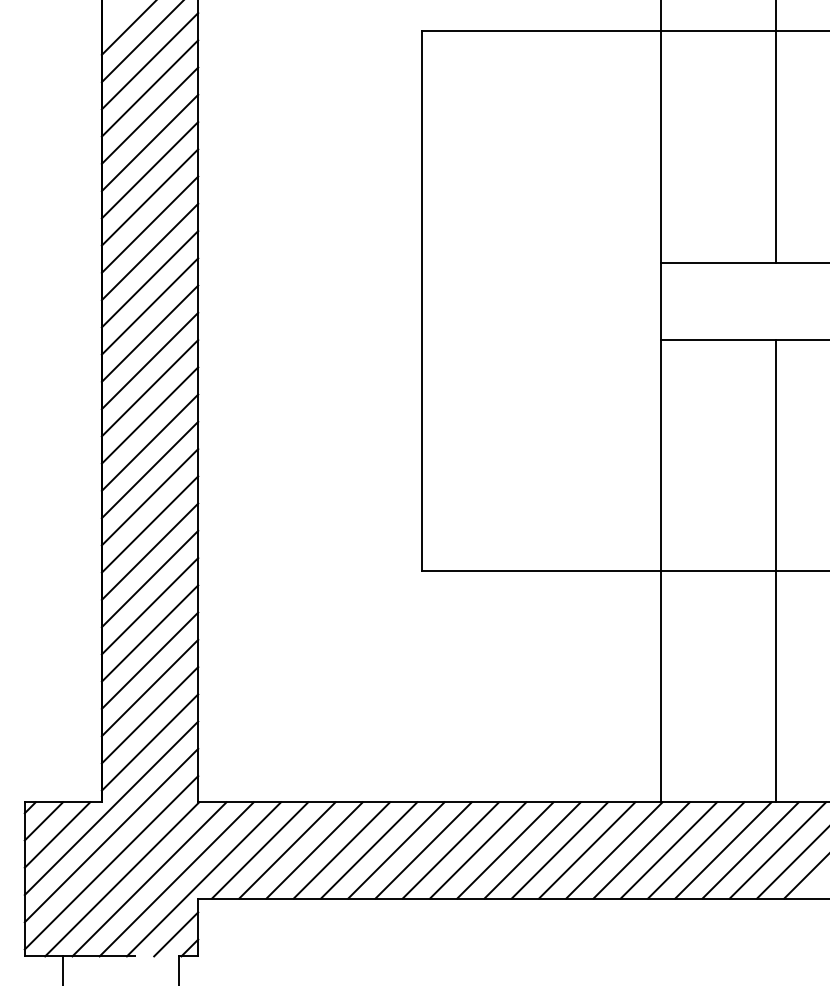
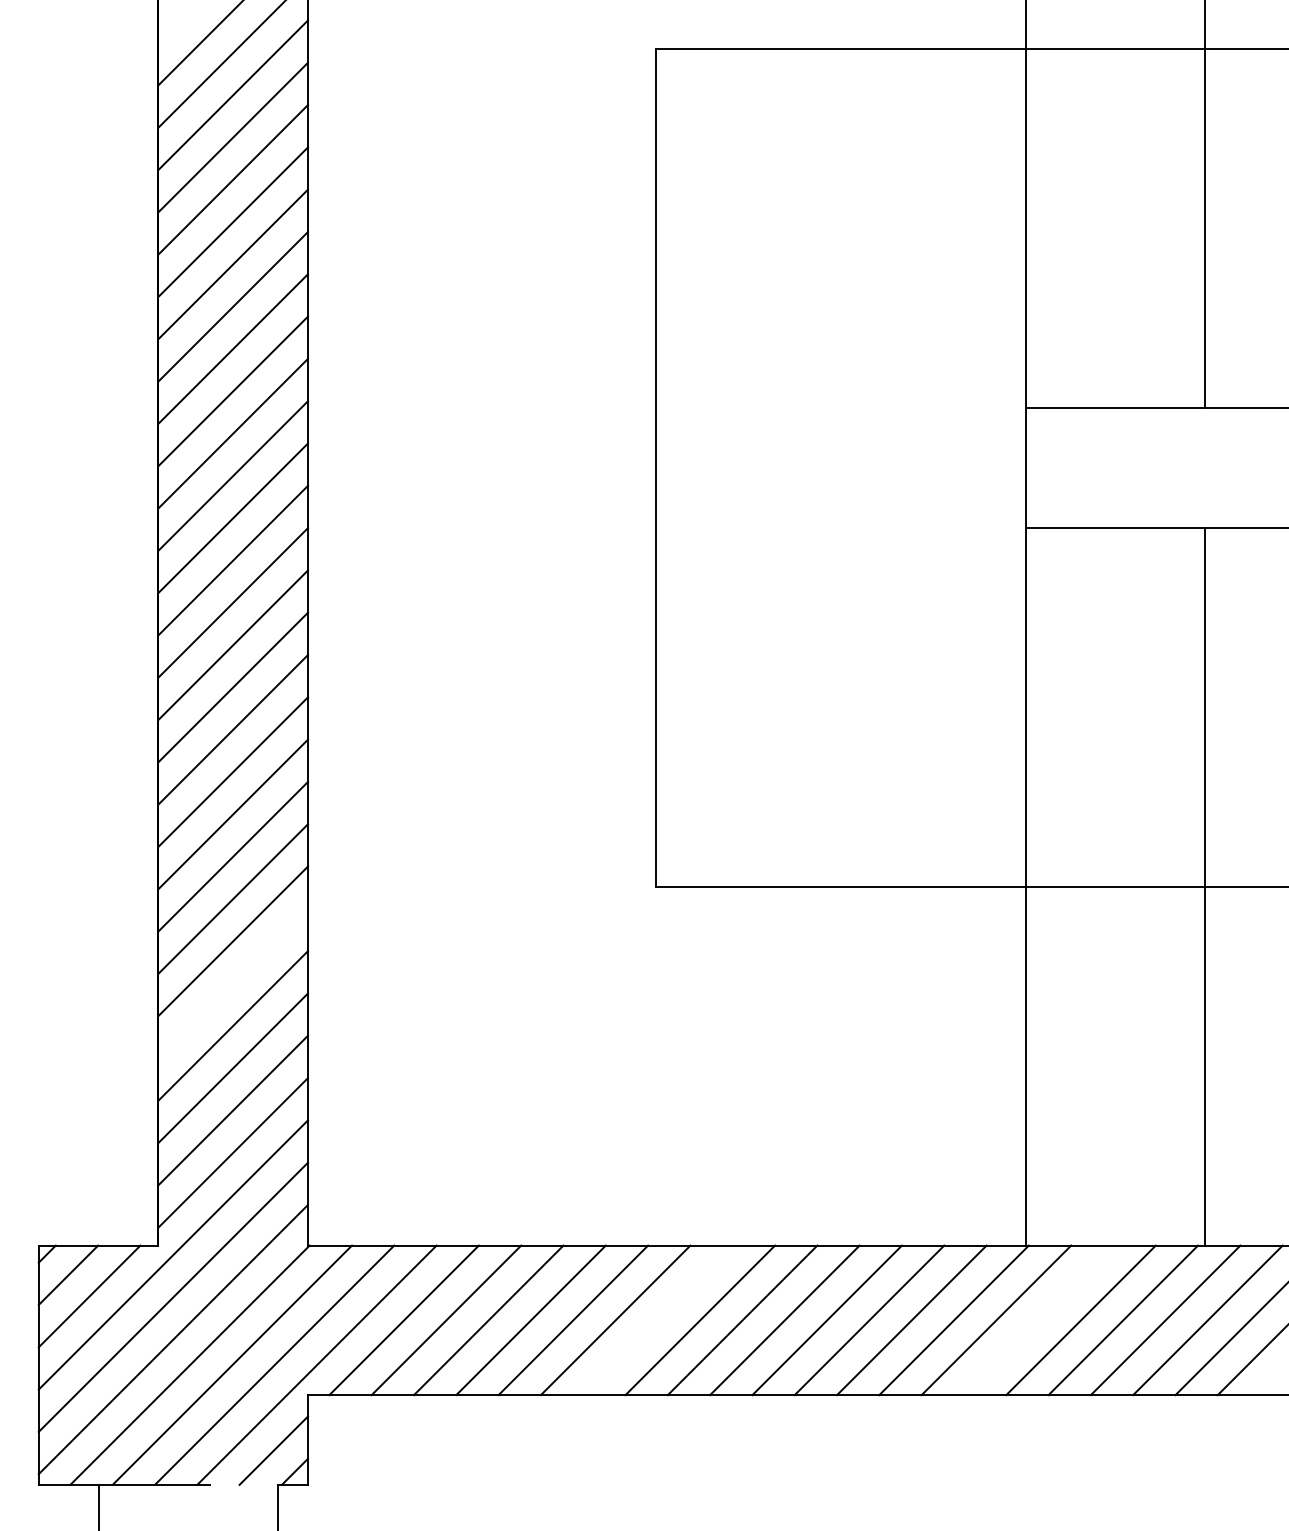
line: (149, 633) -> (232, 983), removed
line: (423, 850) -> (657, 1320), removed
line: (668, 850) -> (1038, 1320), removed

